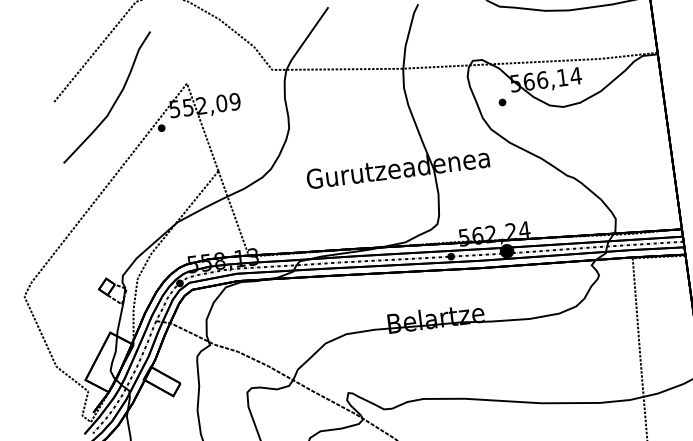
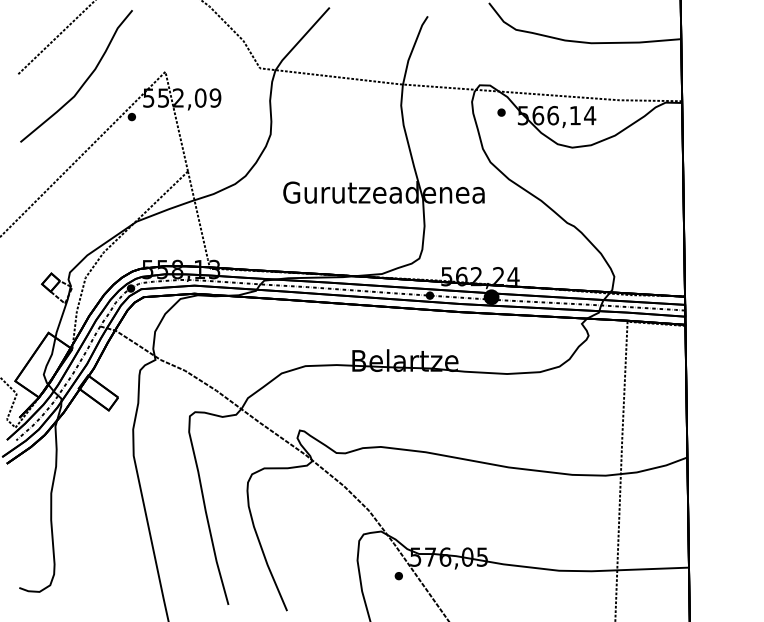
part: (502, 102) -> (501, 112), moved

